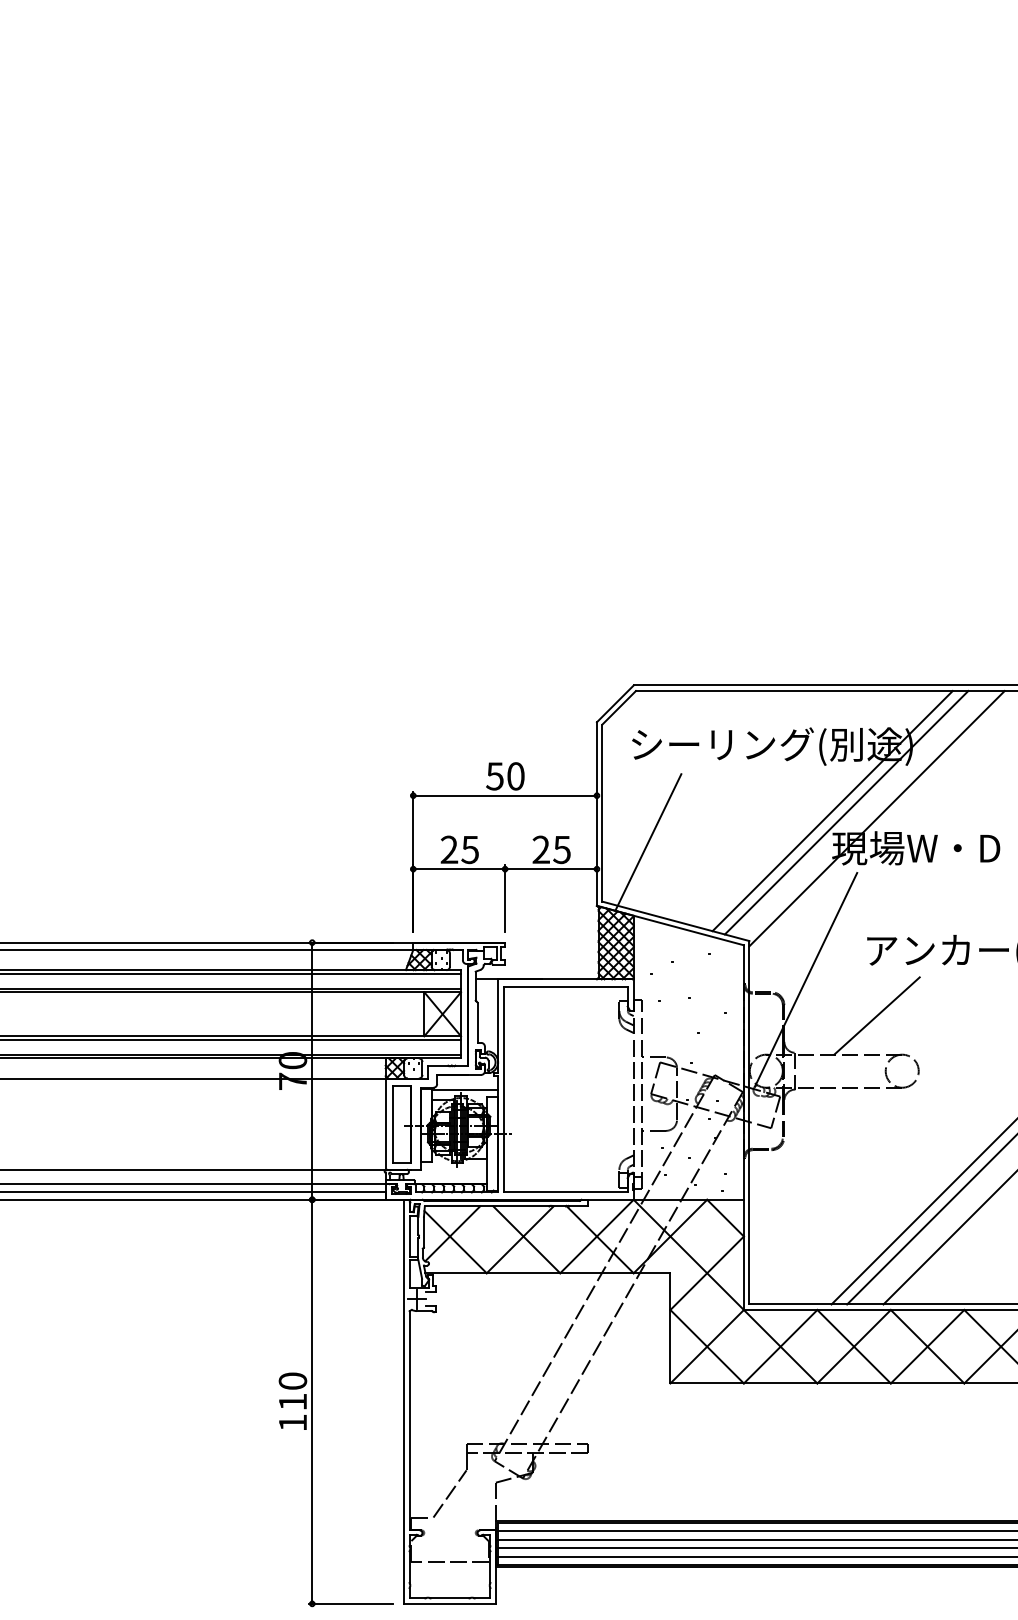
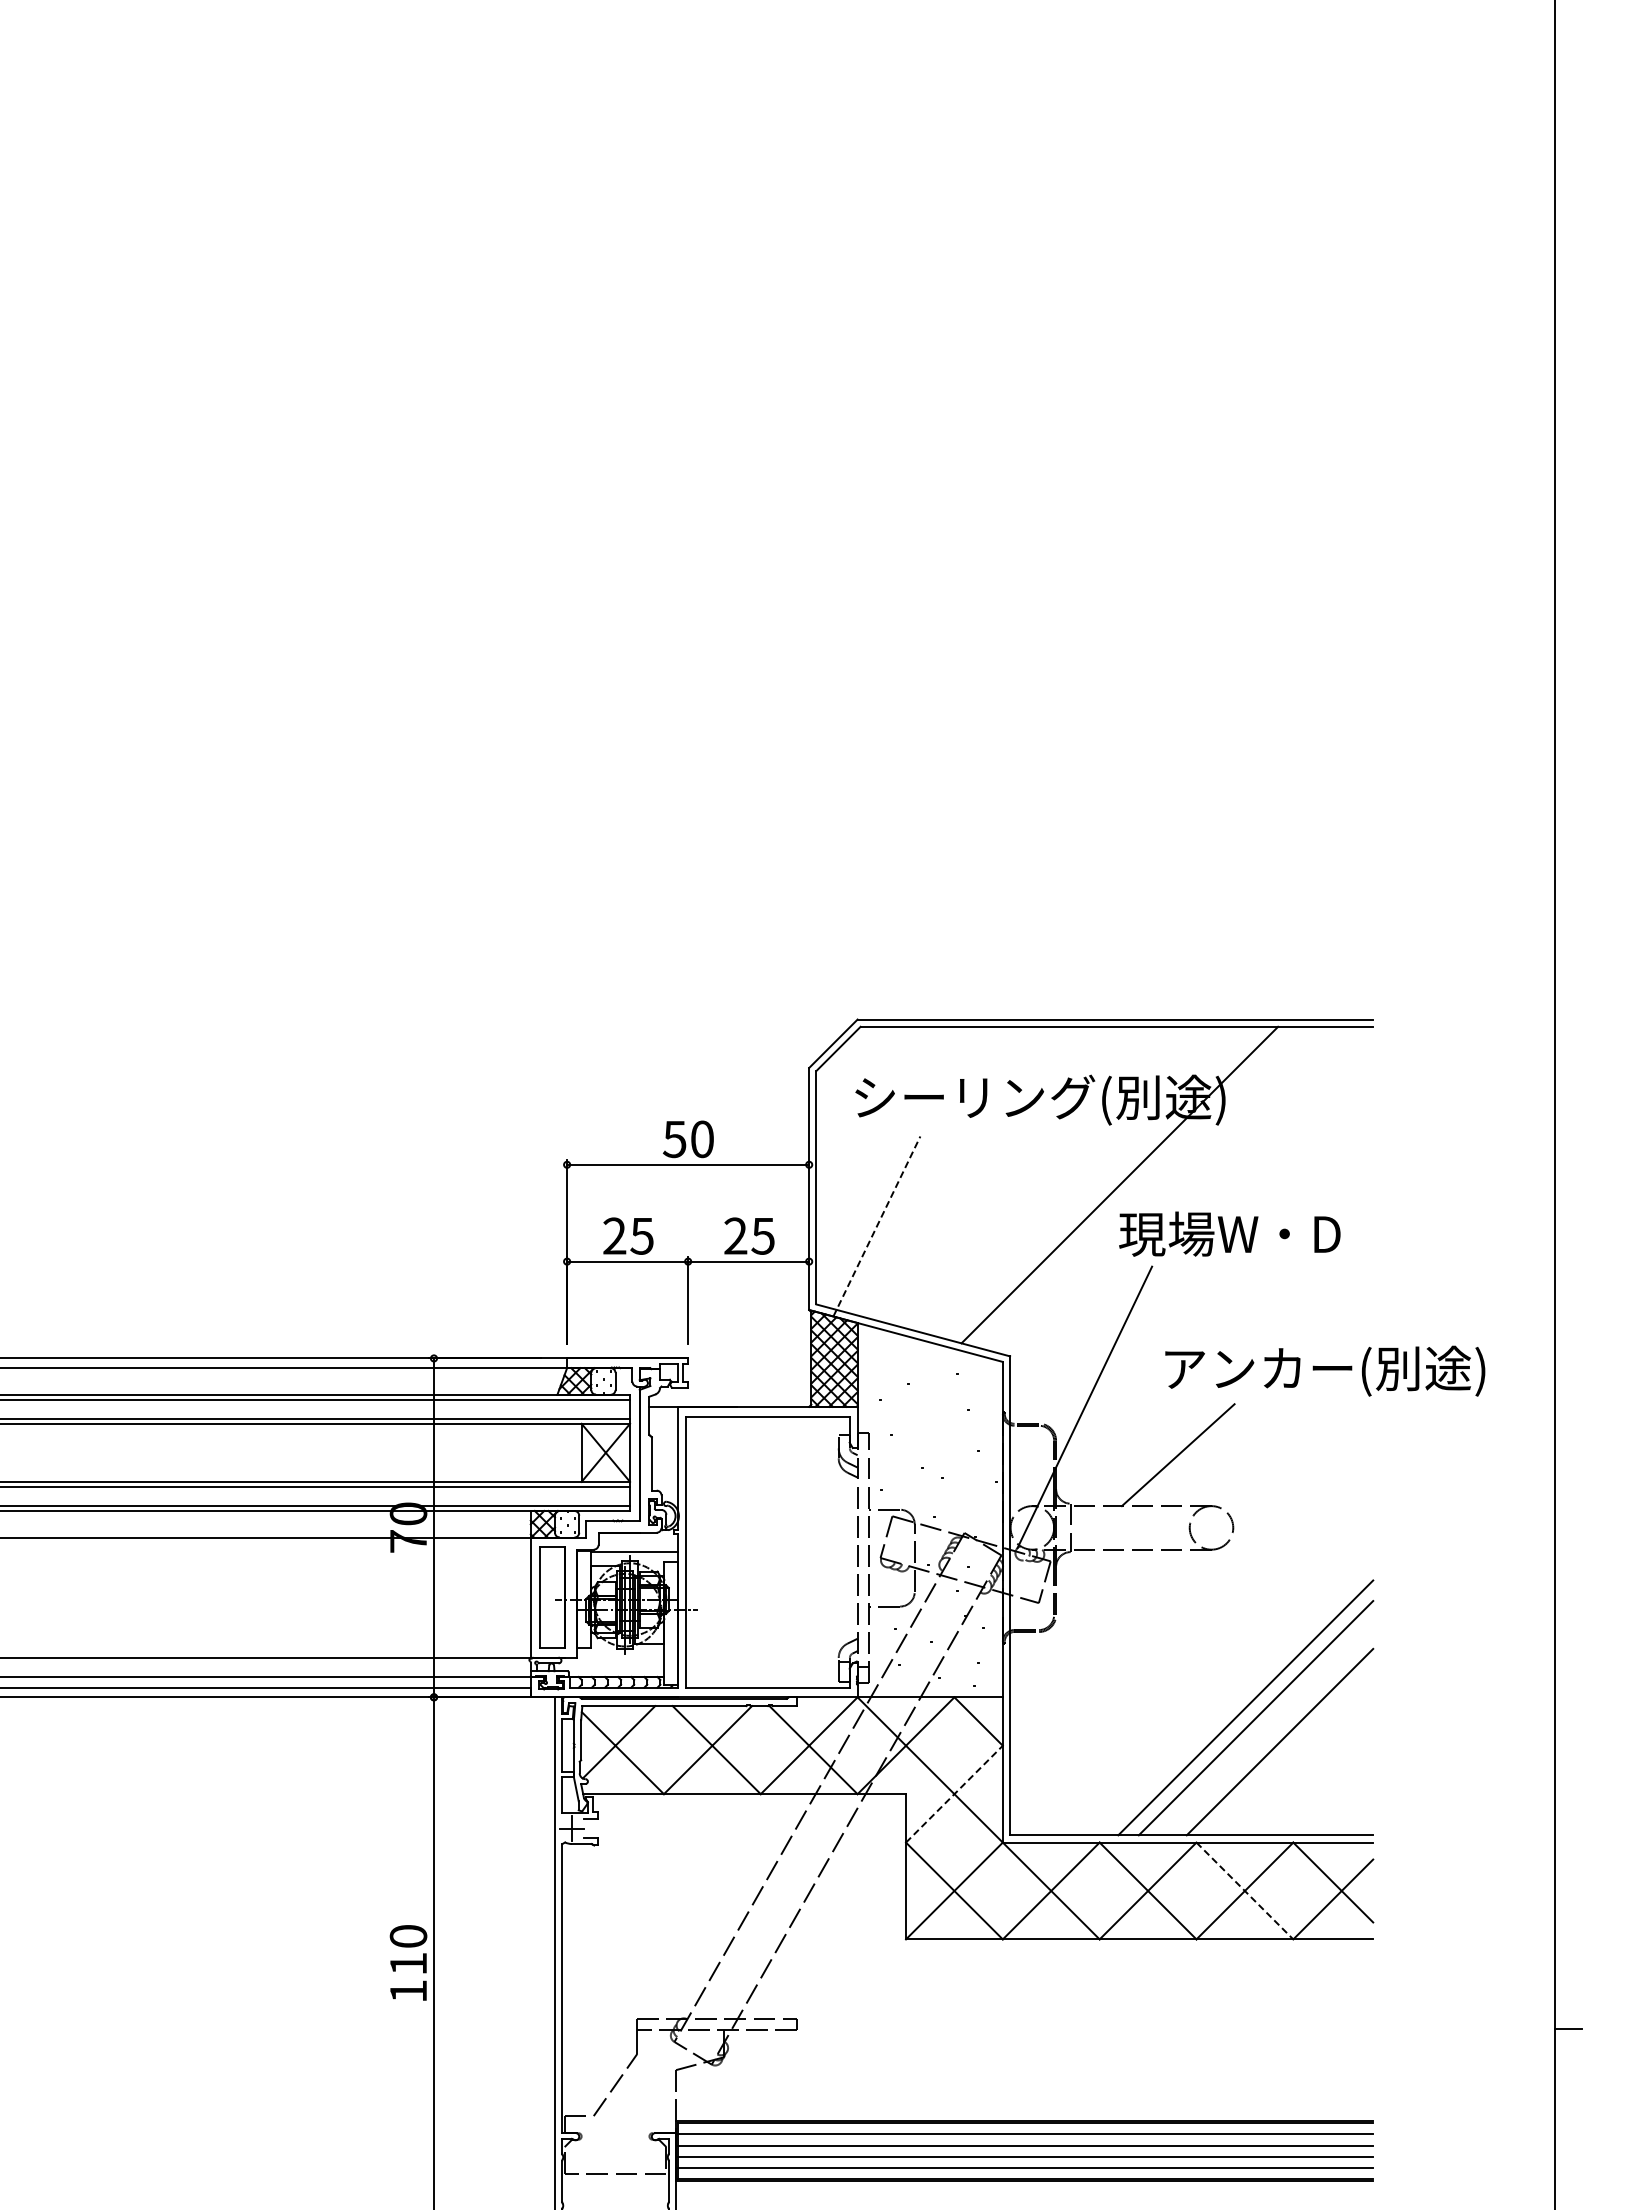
line: (846, 812) -> (1137, 1186), removed
line: (877, 818) -> (1178, 1194), removed
line: (648, 842) -> (876, 1226), solid -> dashed
line: (707, 1272) -> (954, 1793), solid -> dashed
line: (928, 1347) -> (1245, 1891), solid -> dashed

